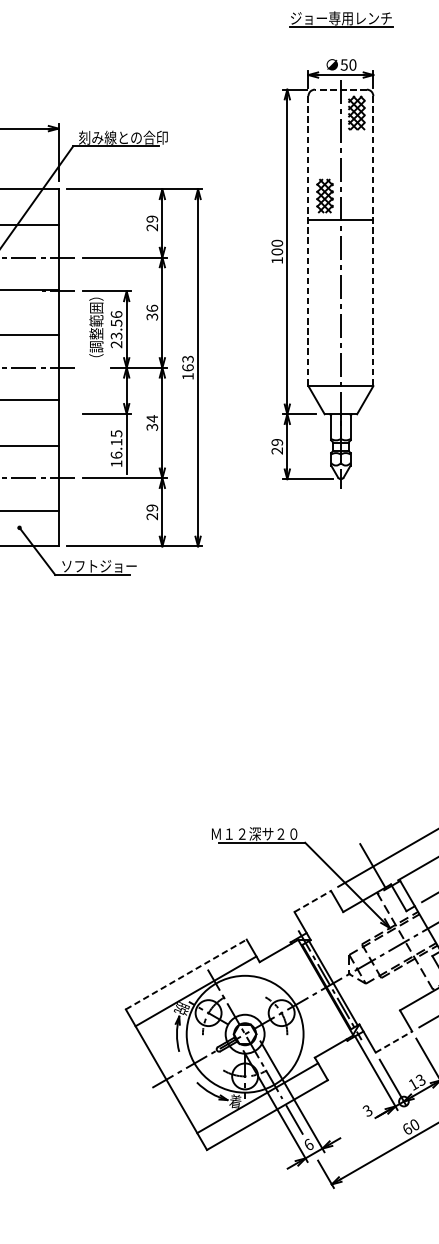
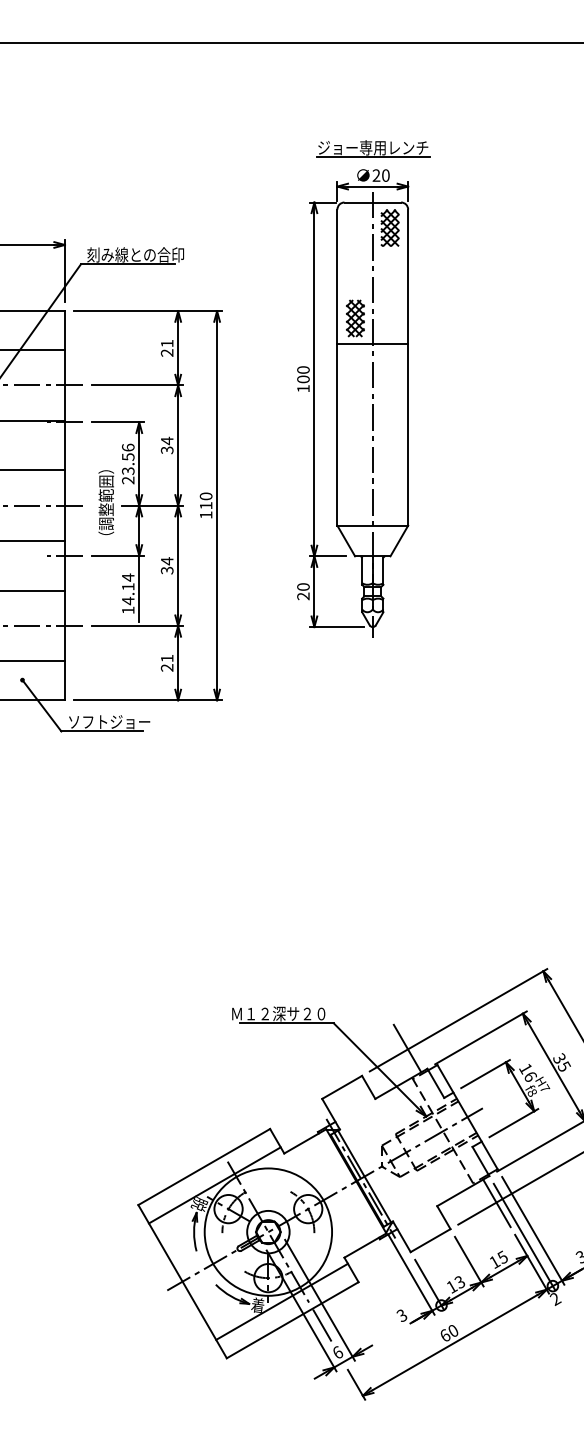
part: (341, 19) -> (373, 148), moved
text: (344, 64) -> (376, 175), 50 -> 20
line: (340, 89) -> (372, 202), dashed -> solid
text: (151, 219) -> (166, 343), 29 -> 21
line: (308, 241) -> (337, 368), dashed -> solid
line: (373, 241) -> (408, 368), dashed -> solid
text: (151, 308) -> (166, 440), 36 -> 34
text: (96, 327) -> (106, 502), moved
text: (187, 363) -> (205, 500), 163 -> 110
line: (58, 413) -> (64, 555), added
text: (277, 441) -> (303, 586), 29 -> 20
text: (116, 444) -> (128, 589), 16.15 -> 14.14
text: (151, 507) -> (166, 658), 29 -> 21
line: (313, 901) -> (342, 1087), dashed -> solid
line: (186, 974) -> (204, 1166), dashed -> solid
line: (393, 1041) -> (430, 1240), dashed -> solid

